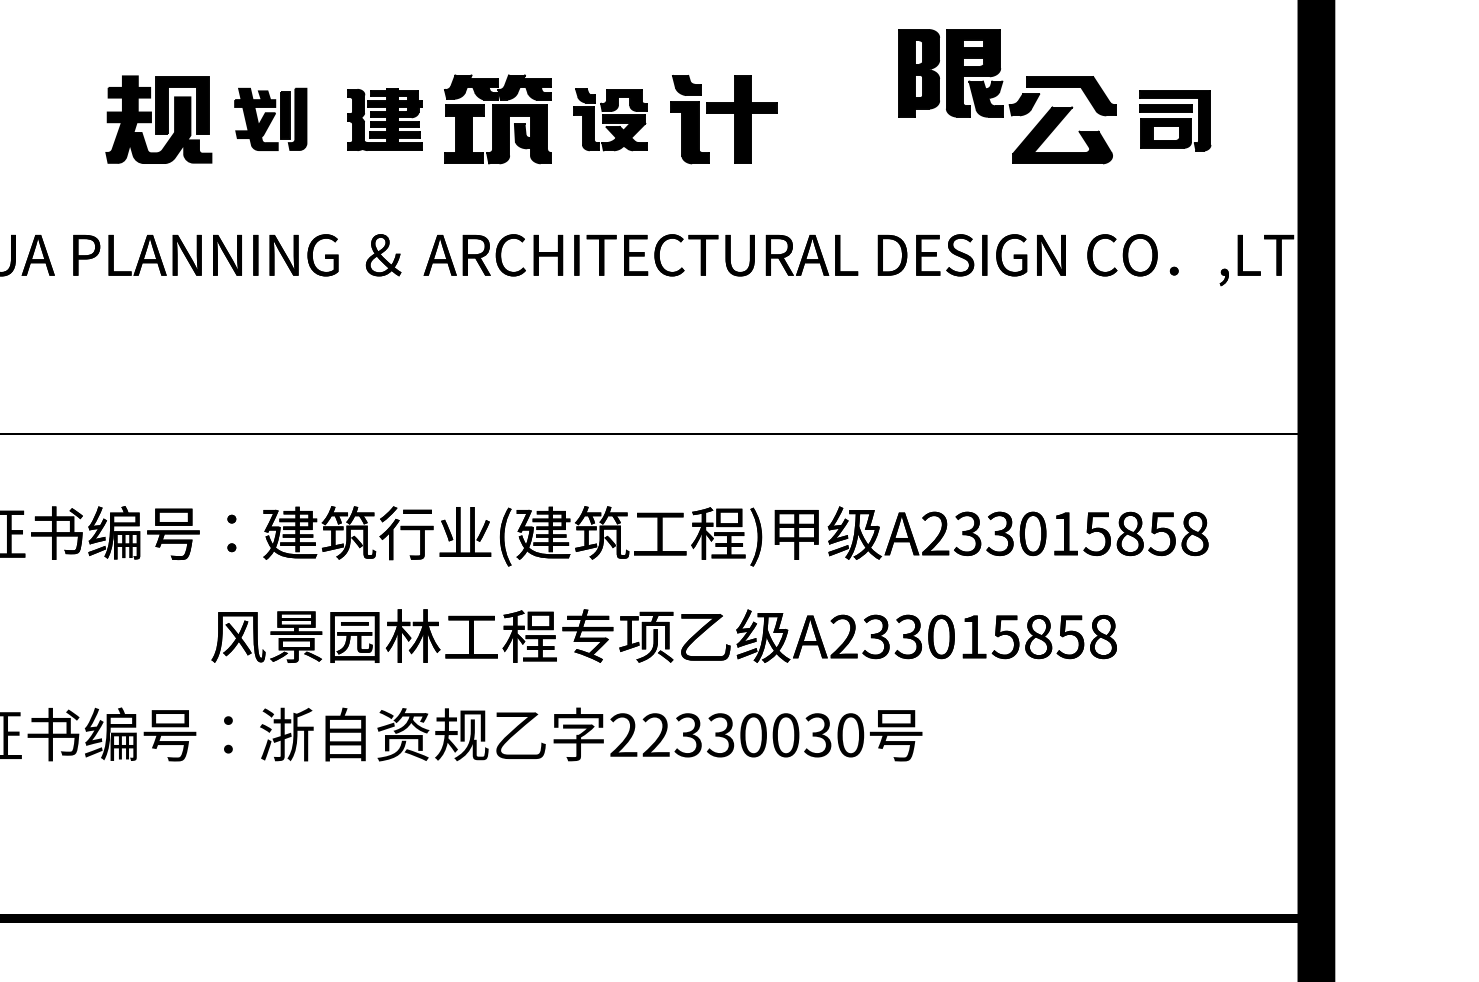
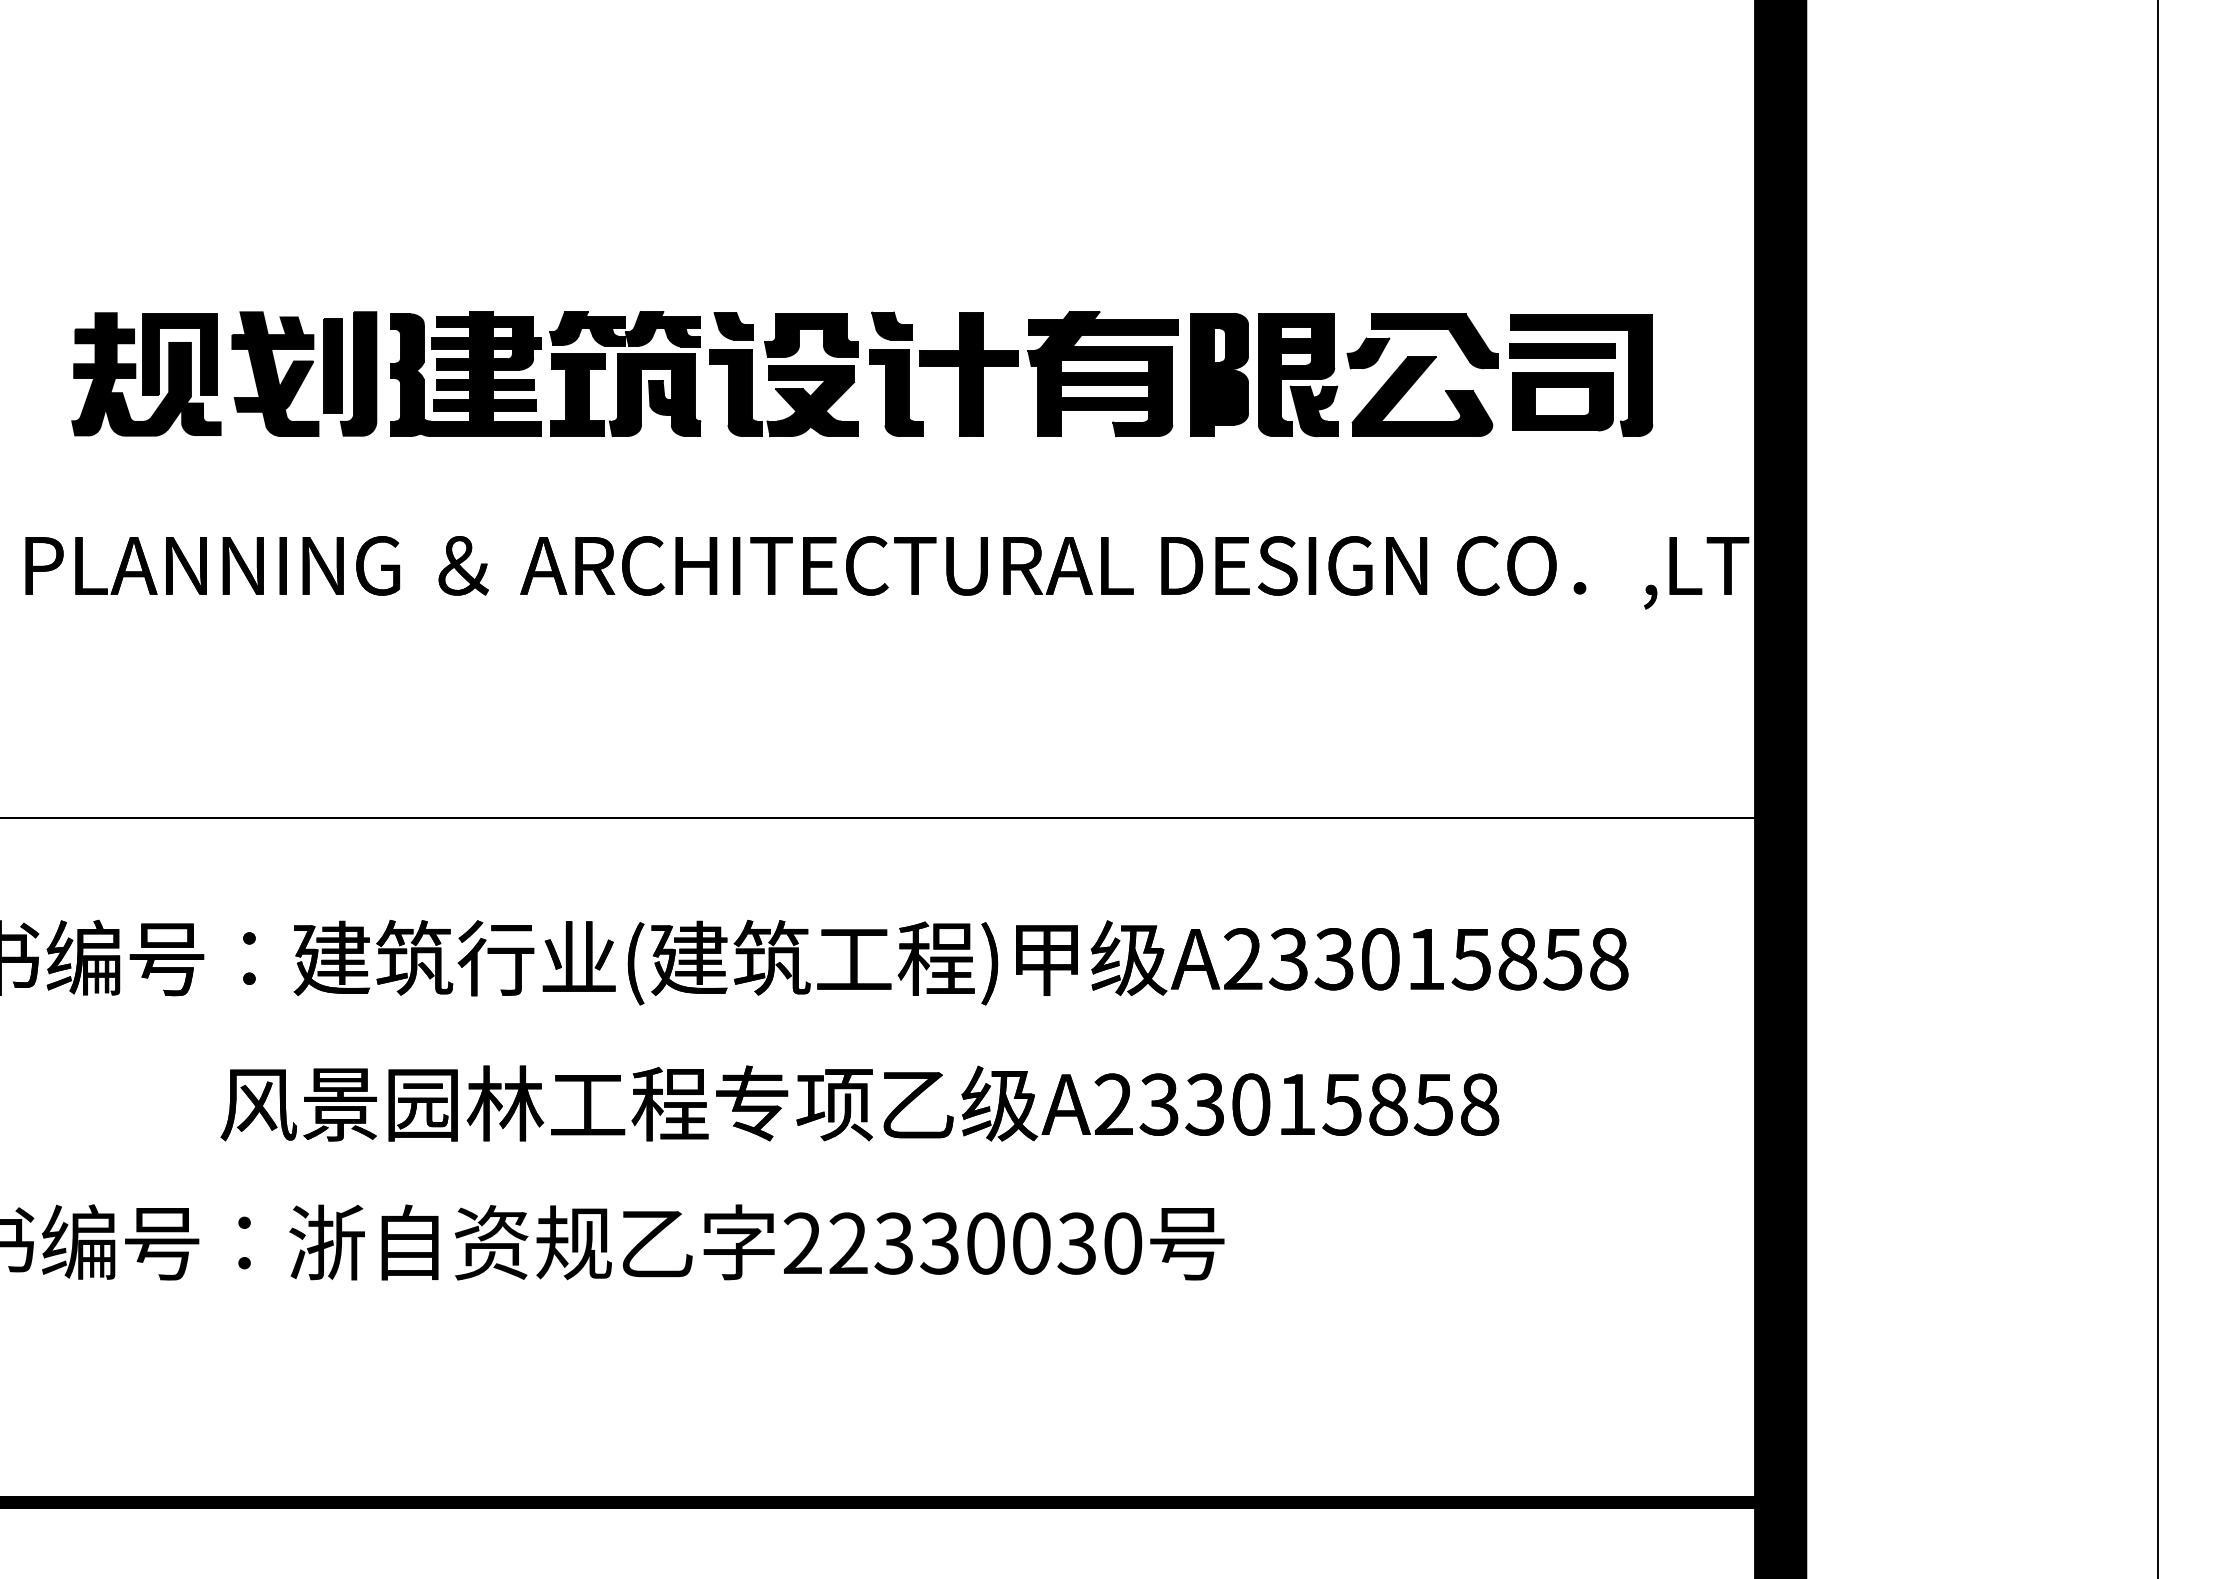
part: (950, 73) -> (1264, 375), moved
part: (270, 119) -> (304, 373), size x1.43
part: (384, 119) -> (465, 373), size x1.43
part: (610, 119) -> (783, 374), size x1.43
part: (836, 119) -> (1102, 374), added
part: (1175, 120) -> (1581, 375), size x1.43

